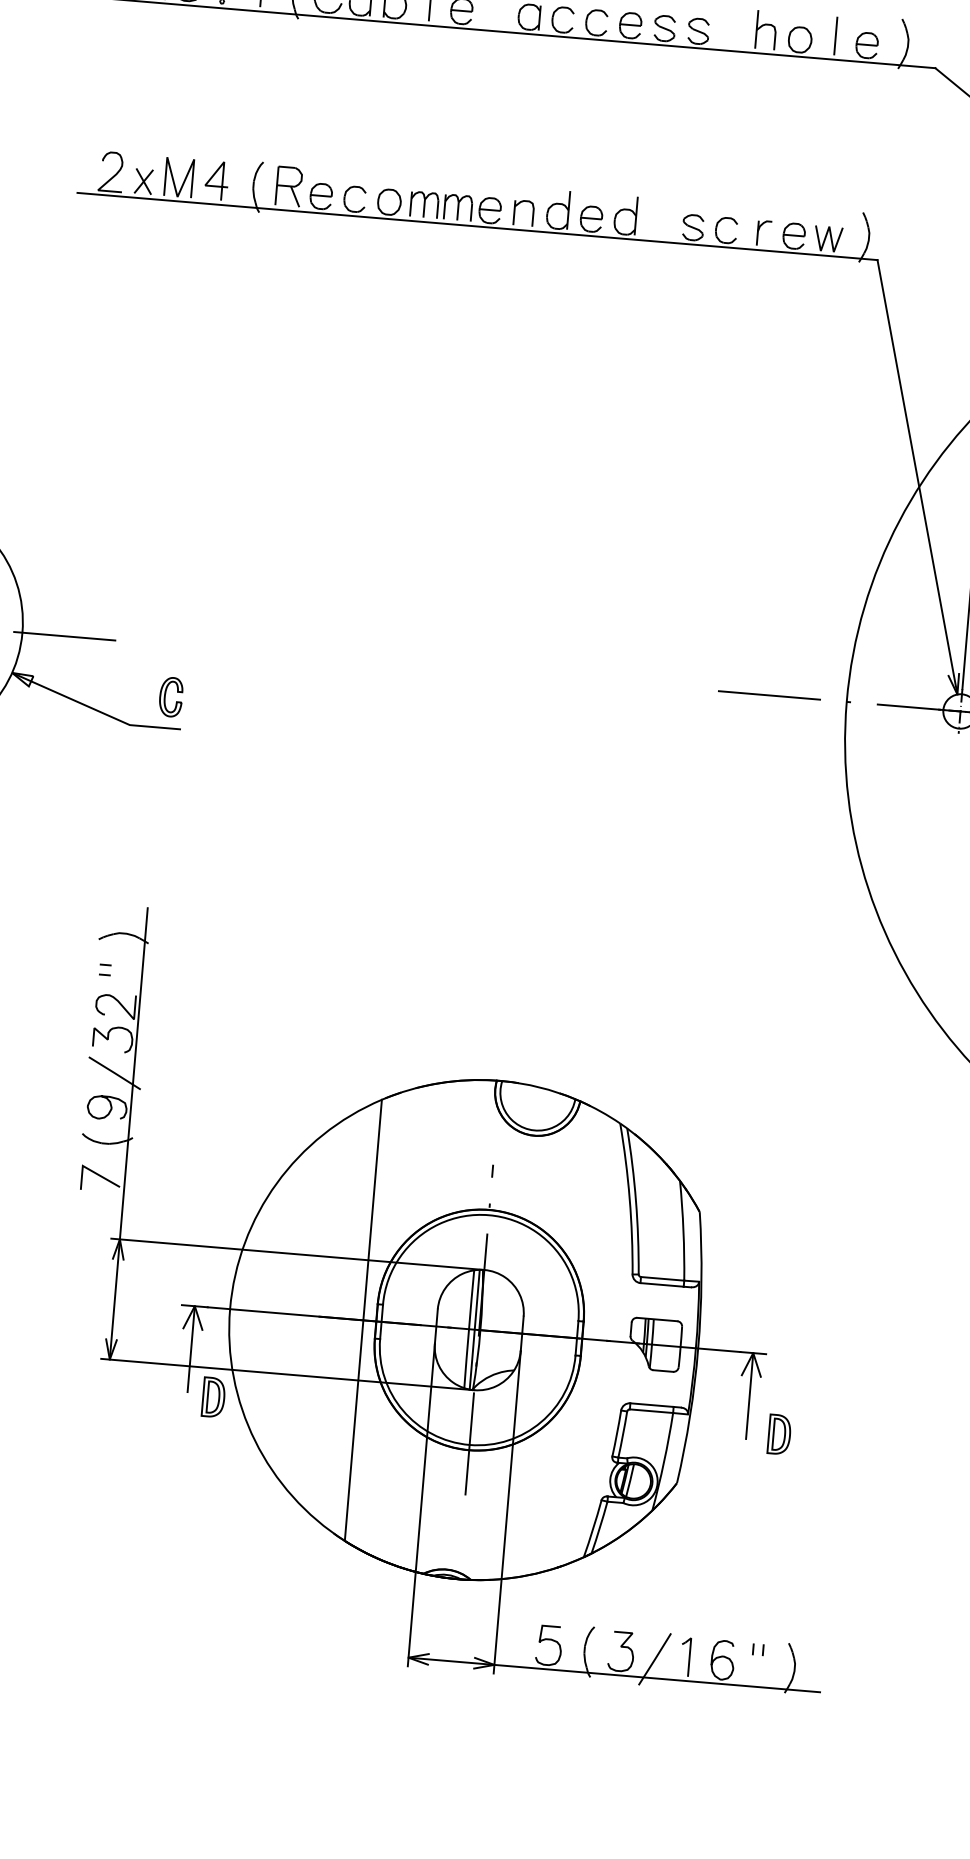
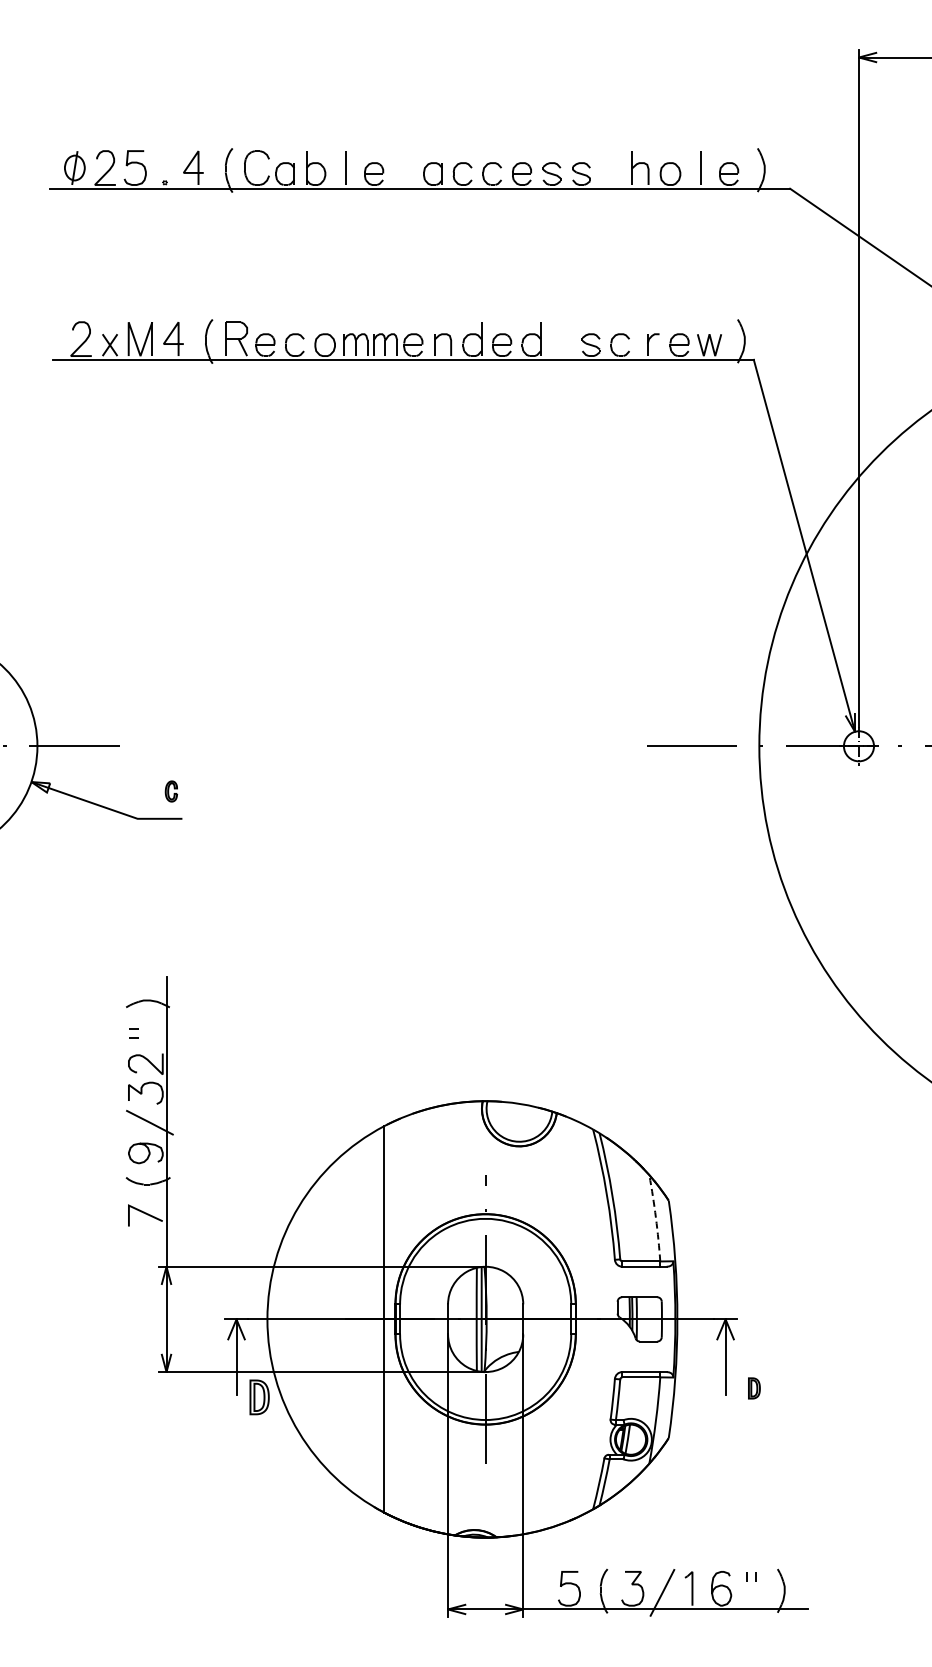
part: (171, 697) -> (171, 791), size x0.6
arc: (682, 1231) -> (655, 1218), solid -> dashed
part: (779, 1434) -> (754, 1388), size x0.6

